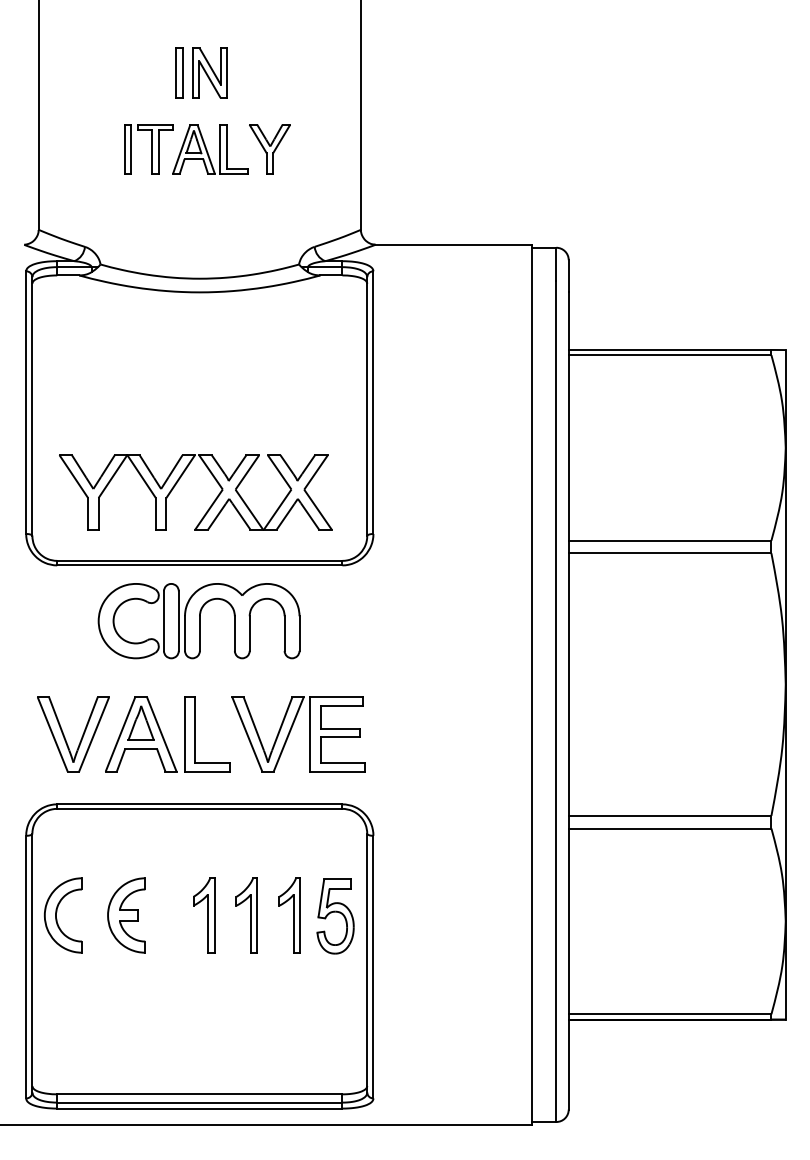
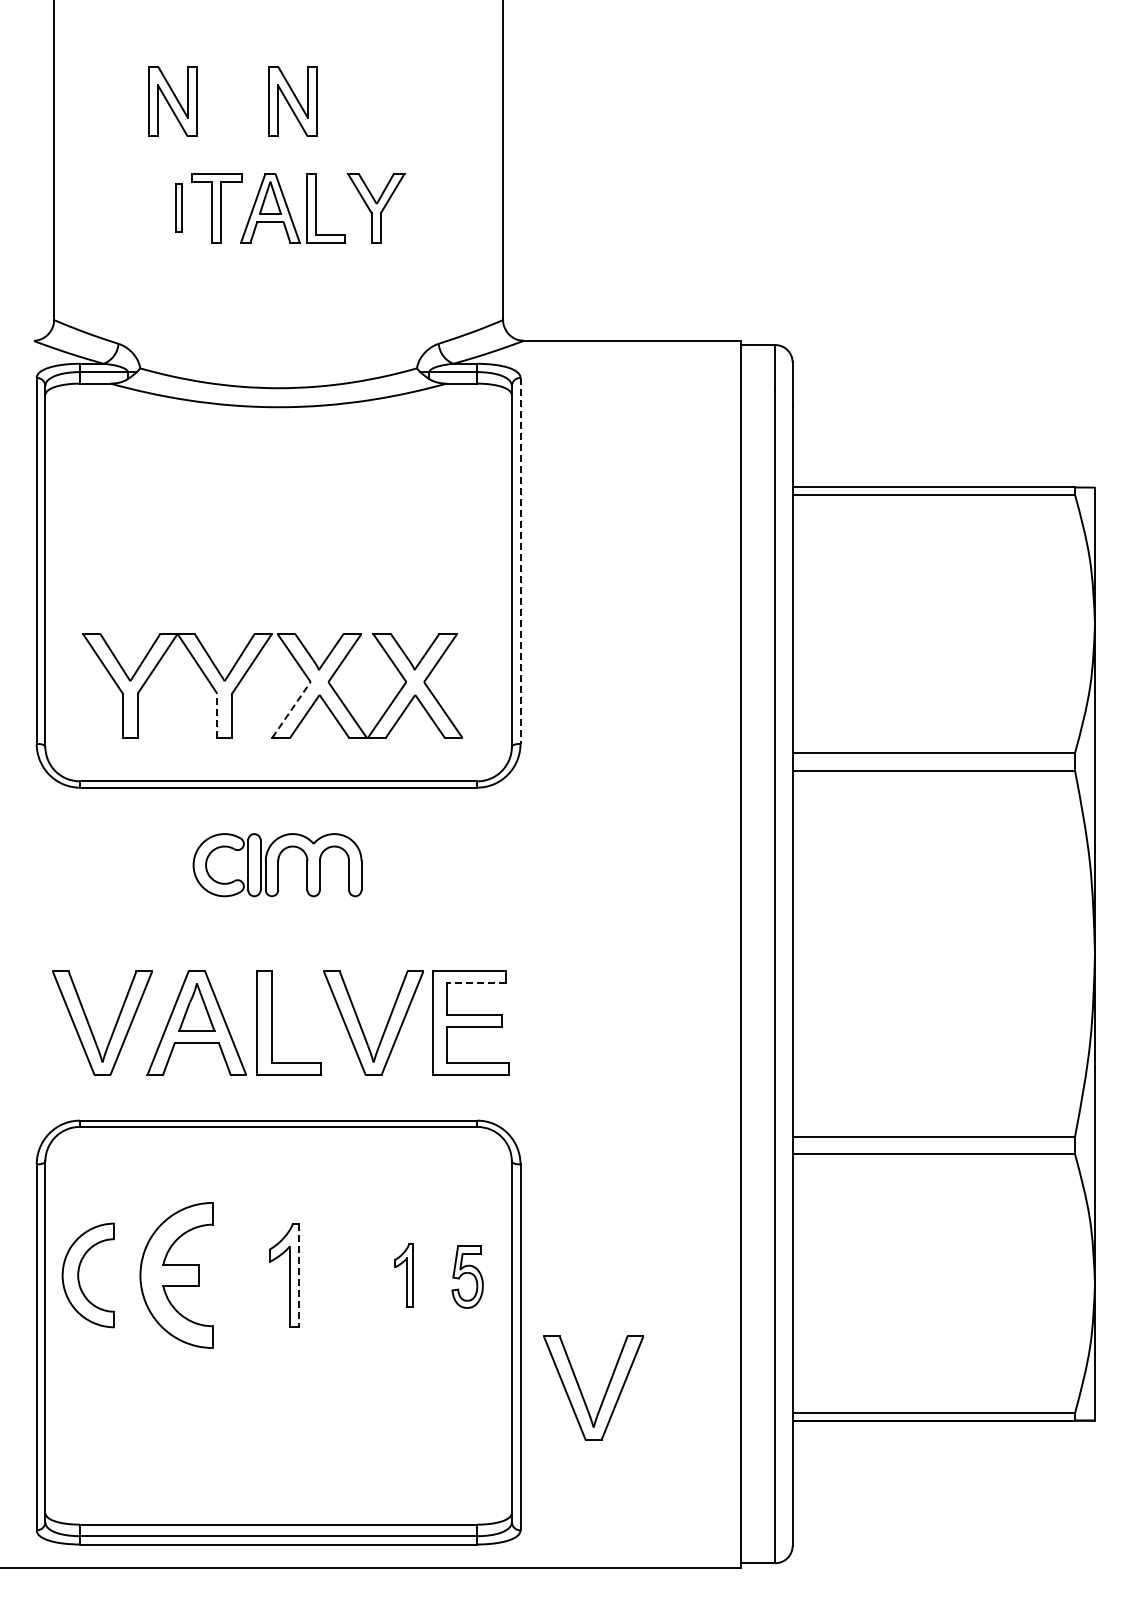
part: (123, 72) -> (172, 101), added
part: (179, 72) -> (250, 101), removed
part: (127, 149) -> (178, 208), size x0.7
line: (373, 402) -> (520, 560), solid -> dashed
line: (209, 509) -> (291, 709), solid -> dashed
line: (155, 513) -> (217, 715), solid -> dashed
part: (199, 620) -> (277, 864), size x0.6
line: (341, 705) -> (476, 983), solid -> dashed
part: (126, 915) -> (176, 1275), size x1.4
line: (214, 915) -> (299, 1275), solid -> dashed
part: (247, 915) -> (344, 1275), removed
part: (289, 915) -> (403, 1275), size x0.6
part: (335, 916) -> (467, 1276), size x0.6
part: (417, 998) -> (581, 1390), added

